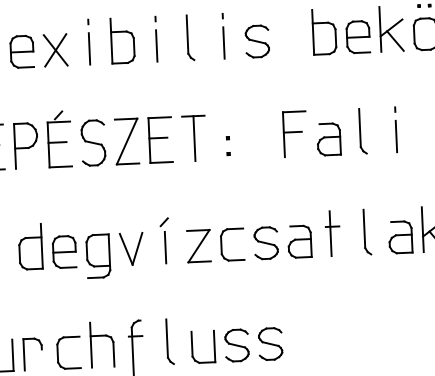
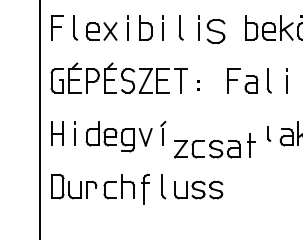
part: (257, 41) -> (216, 31), size x1.4
part: (365, 231) -> (268, 133), size x0.6
part: (262, 236) -> (214, 145), moved

